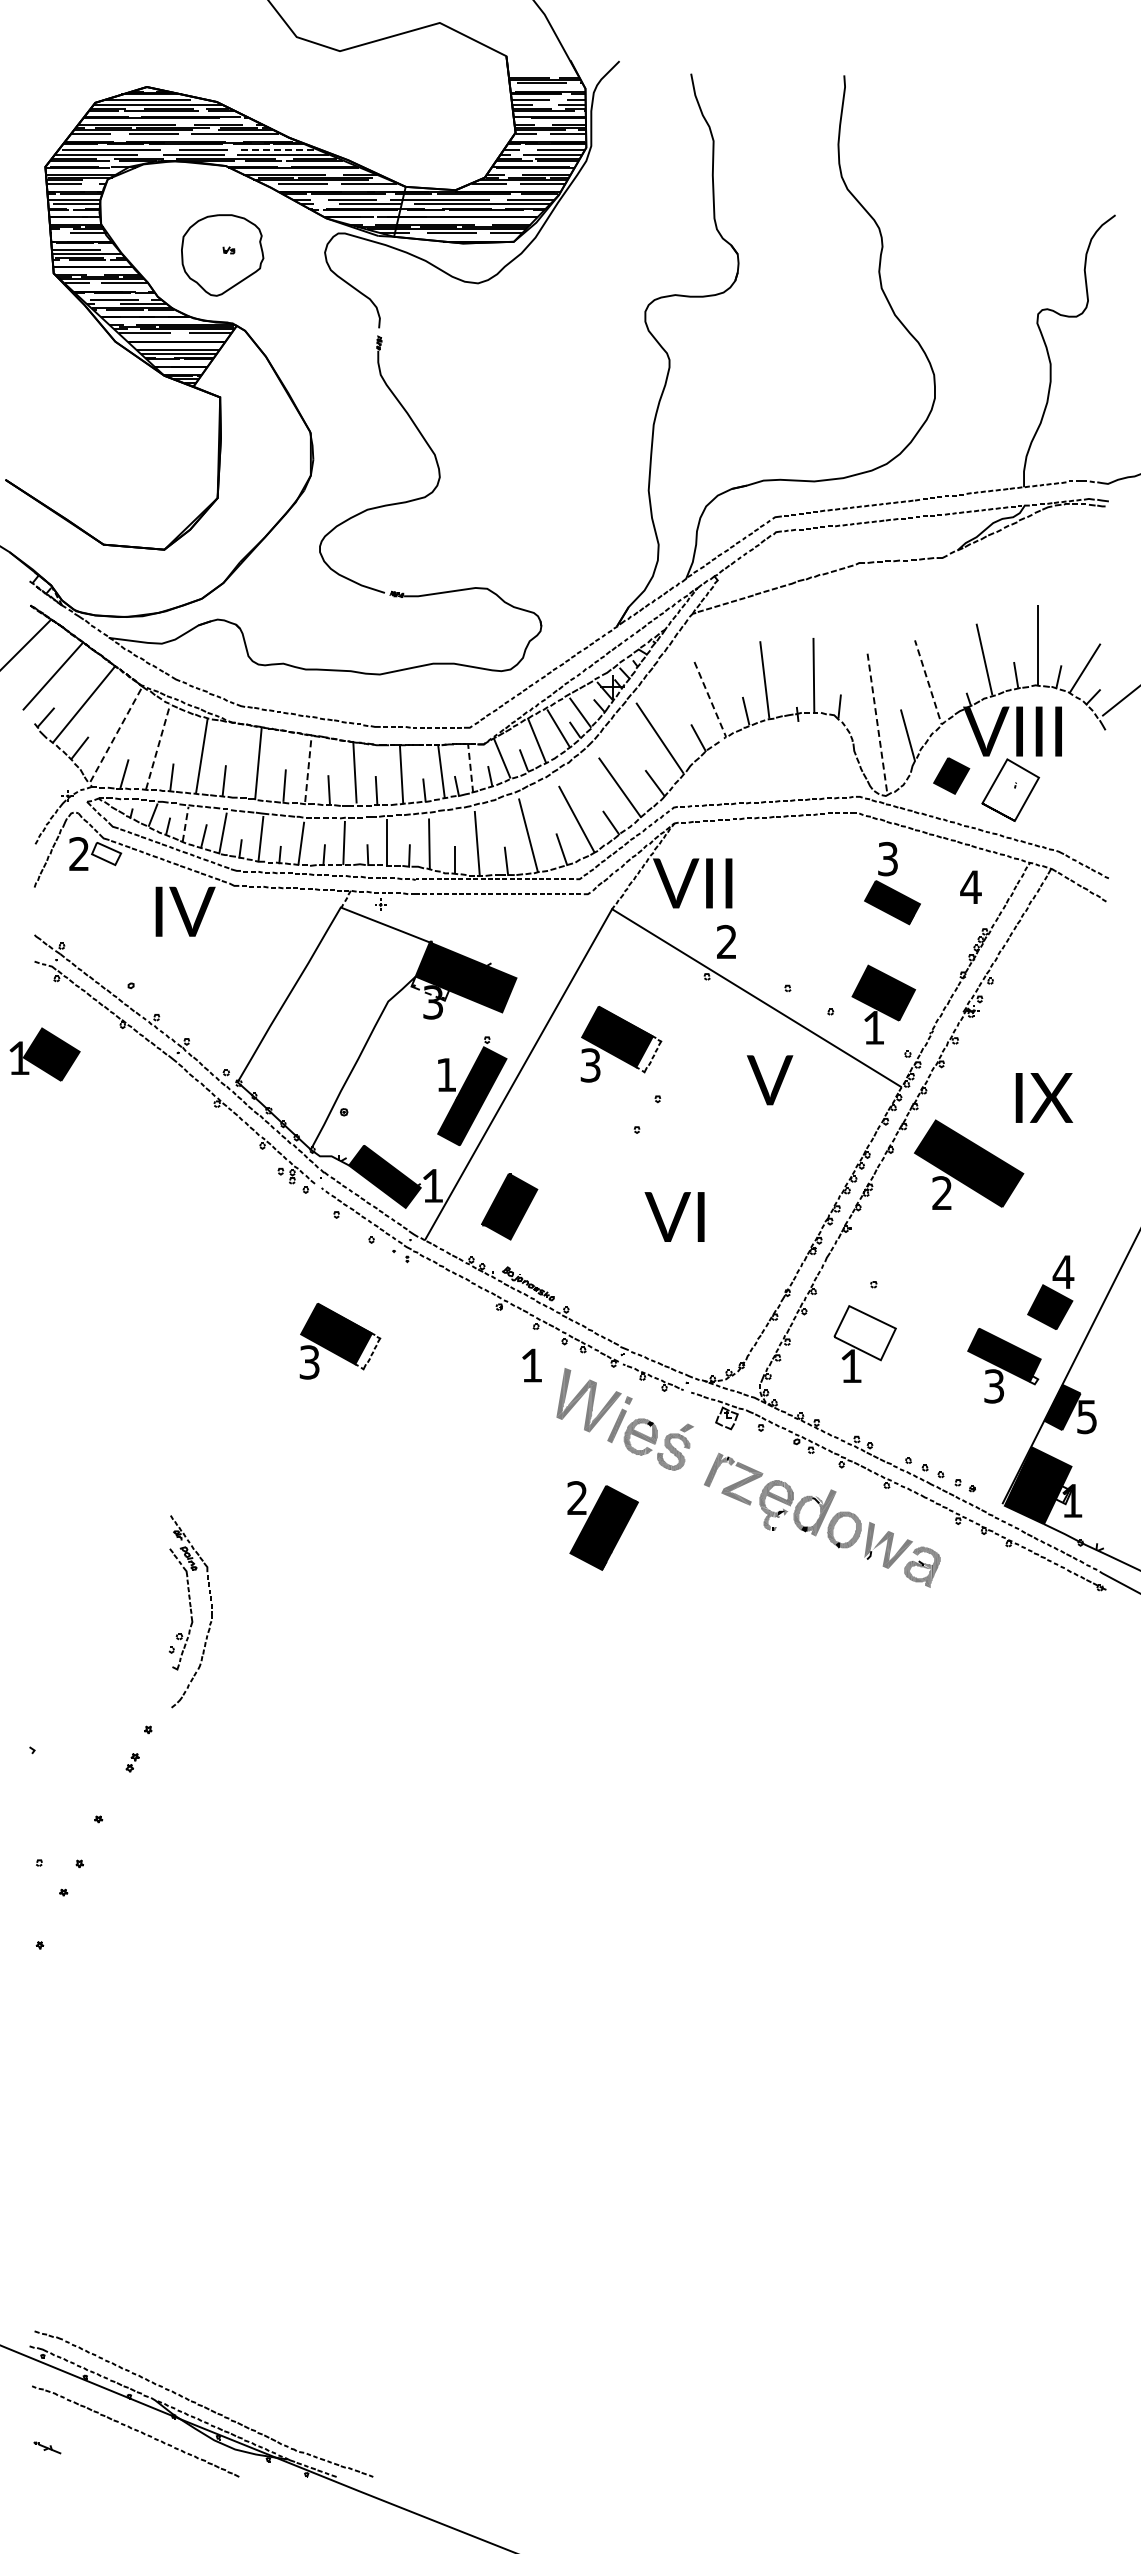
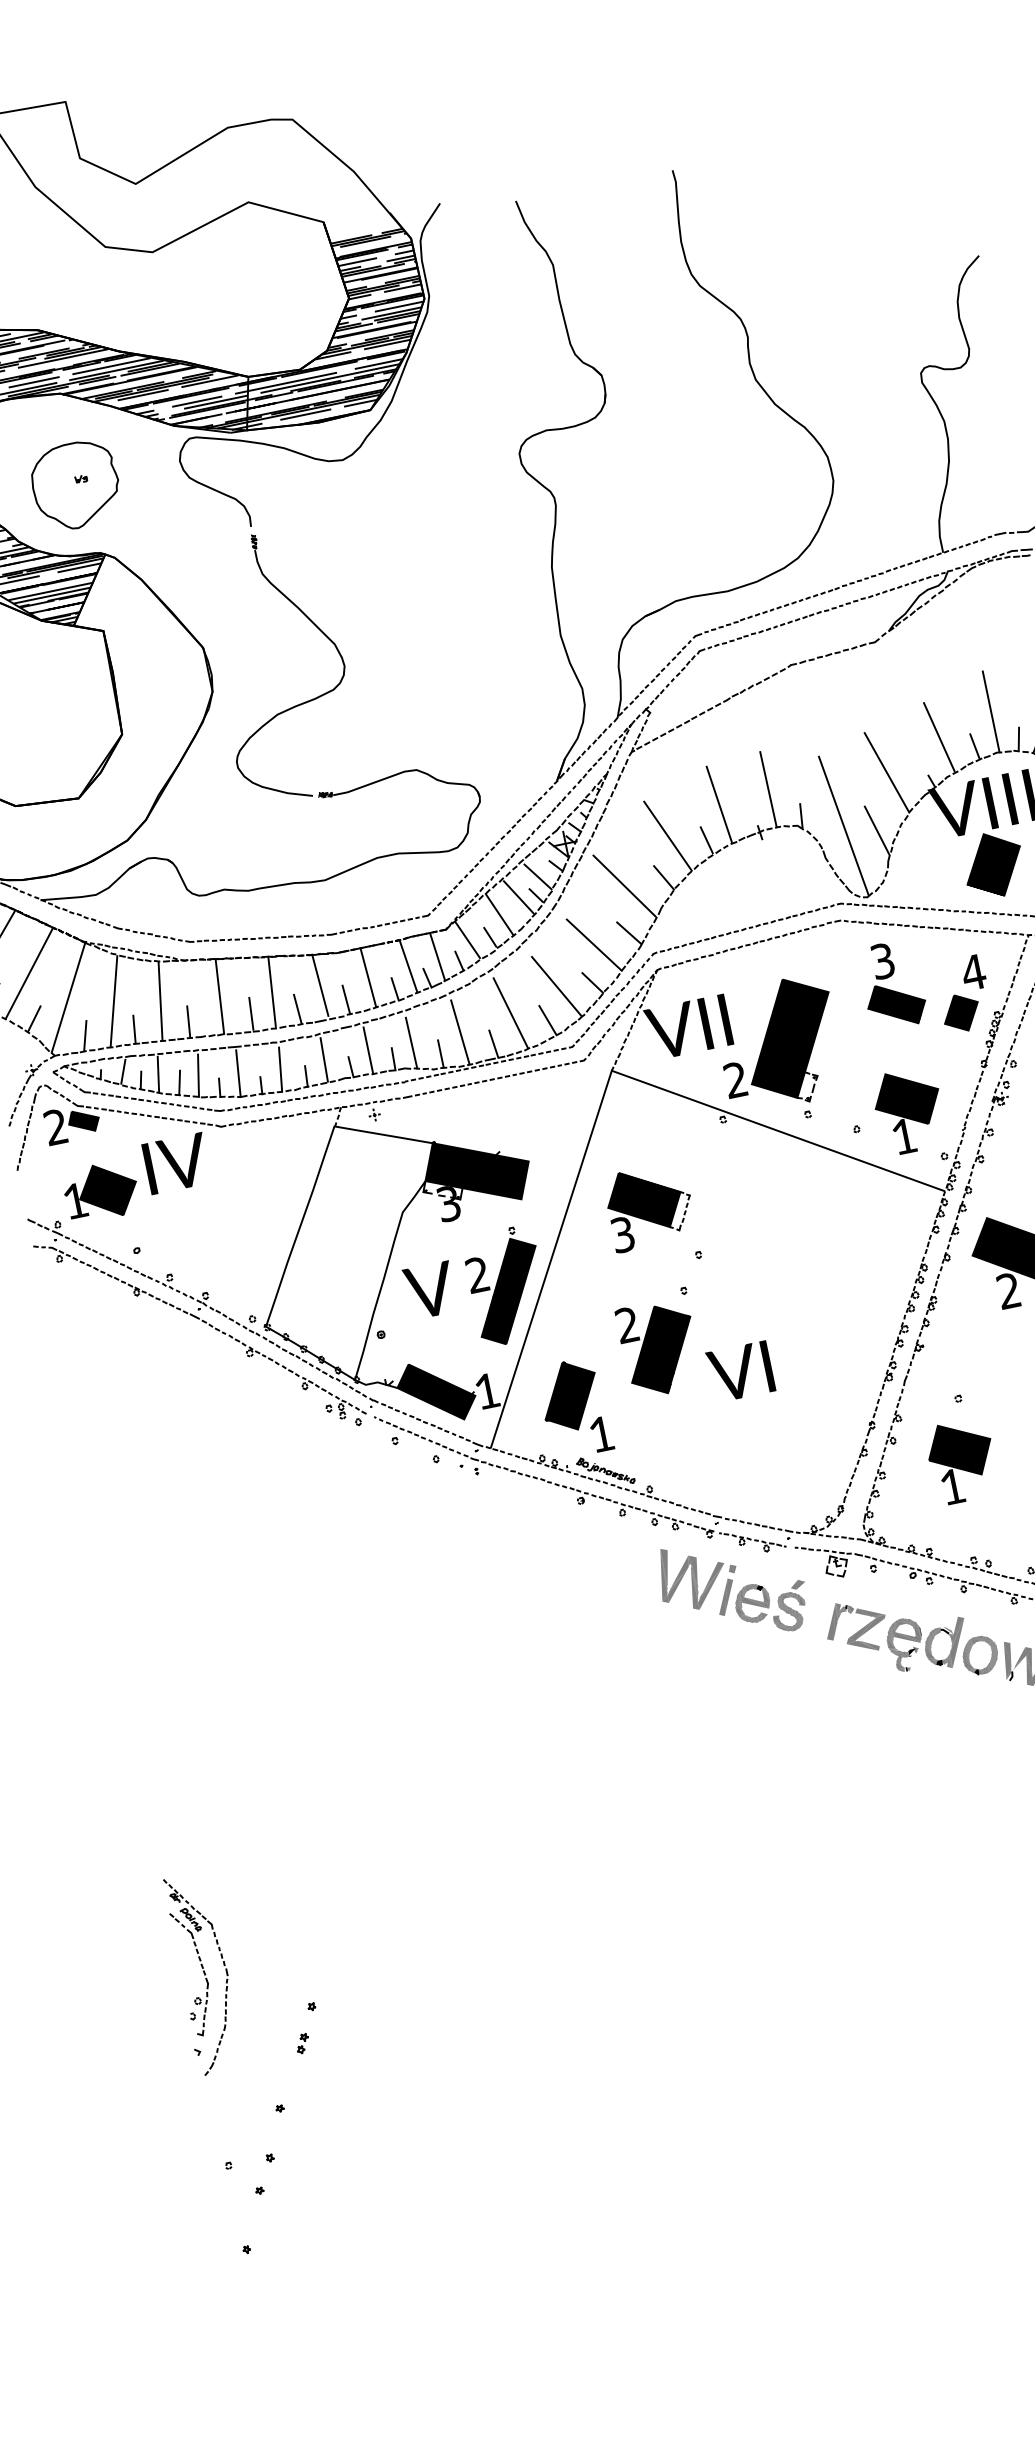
line: (279, 150) -> (111, 366), dashed -> solid
line: (929, 686) -> (888, 776), dashed -> solid
line: (712, 704) -> (671, 840), dashed -> solid
line: (877, 724) -> (843, 826), dashed -> solid
line: (113, 739) -> (66, 1002), dashed -> solid
line: (158, 746) -> (114, 1000), dashed -> solid
line: (308, 765) -> (271, 988), dashed -> solid
line: (470, 768) -> (437, 957), dashed -> solid
part: (951, 775) -> (961, 1012), moved
fill: (1010, 789) -> (993, 864), added
line: (185, 824) -> (158, 1074), dashed -> solid
fill: (106, 853) -> (83, 1120), added
part: (785, 916) -> (790, 1041), added
part: (44, 1054) -> (100, 1191), moved
text: (445, 1074) -> (476, 1274), 1 -> 2
text: (770, 1080) -> (430, 1290), moved
fill: (864, 1333) -> (959, 1450), added
part: (340, 1341) -> (425, 1569), removed
text: (531, 1365) -> (601, 1434), moved
part: (602, 1525) -> (658, 1347), moved
part: (190, 1611) -> (203, 1973), moved

